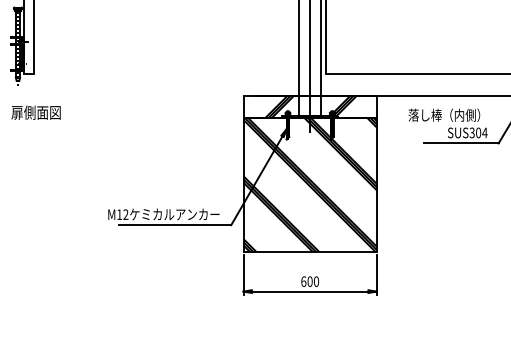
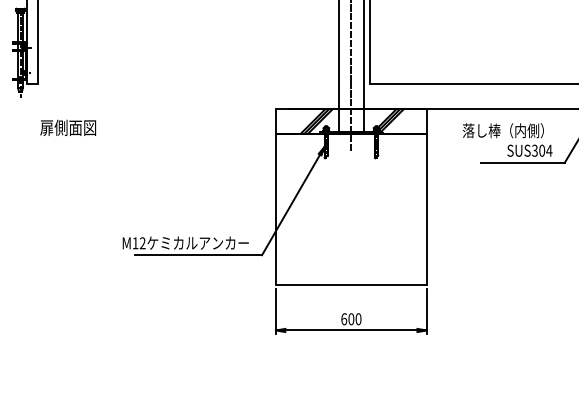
text: (35, 112) -> (67, 127), moved
hatch: (309, 184) -> (350, 209), removed

